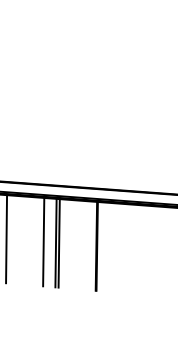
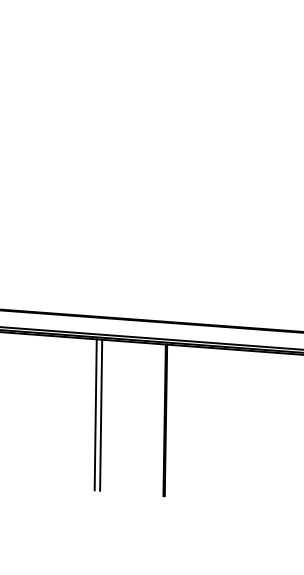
line: (6, 239) -> (11, 408), removed
line: (43, 241) -> (74, 412), removed

